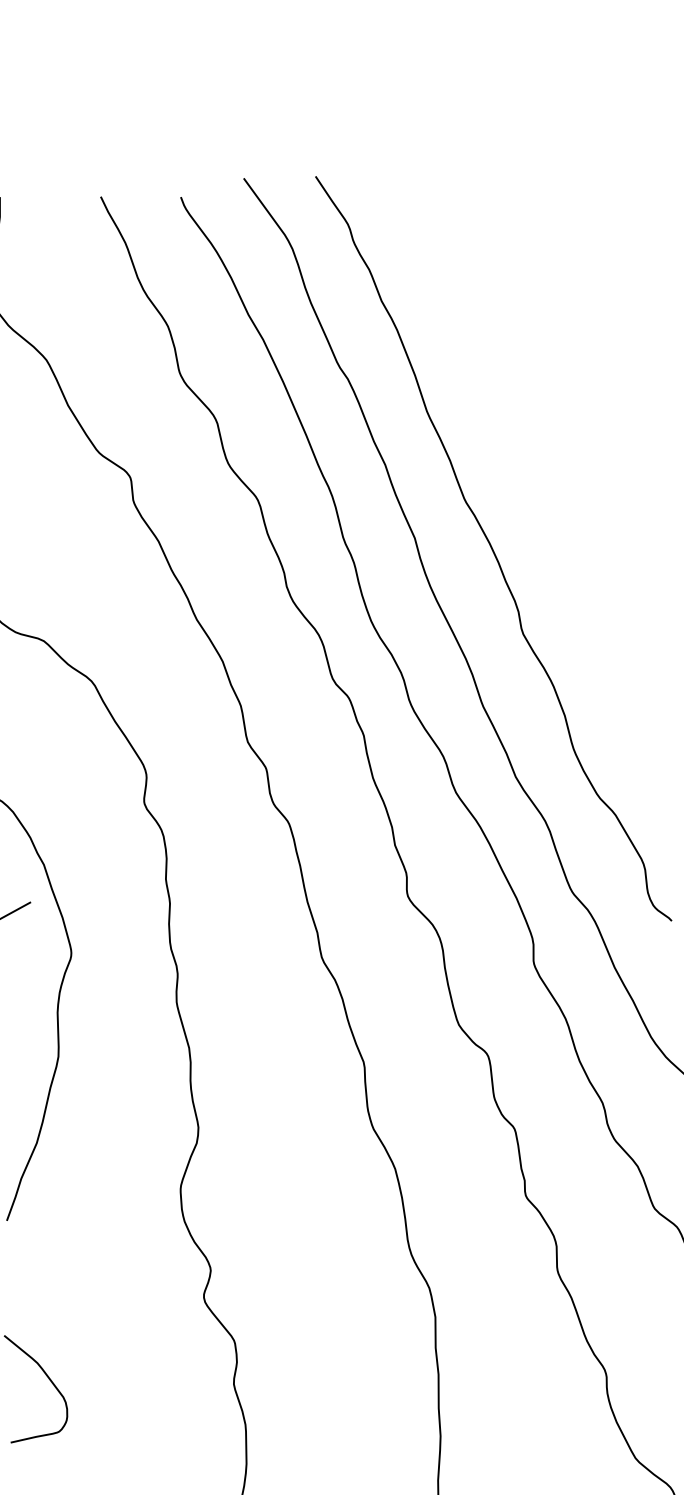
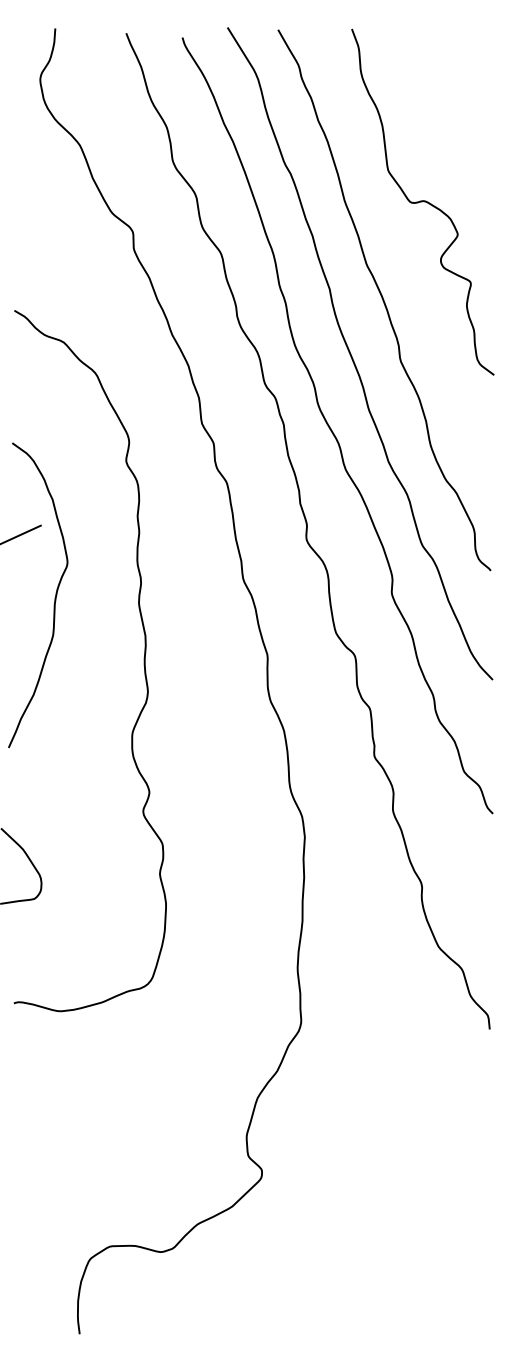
curve: (537, 404) -> (422, 201), added

